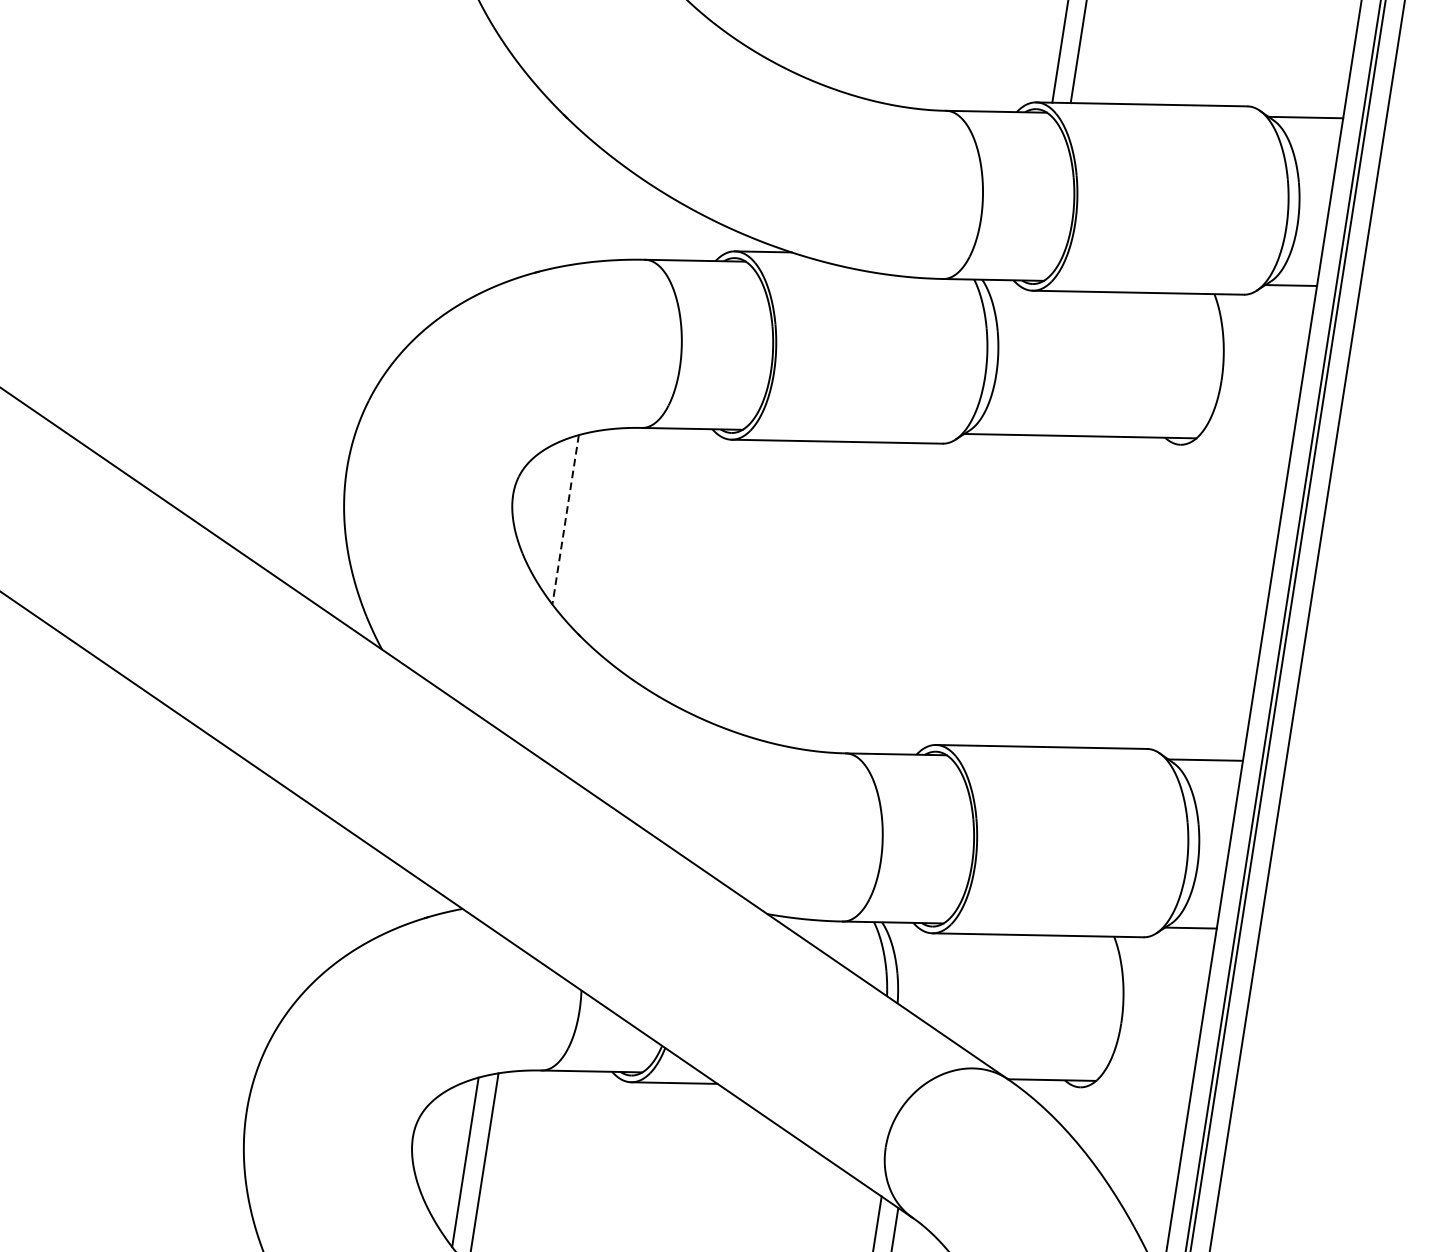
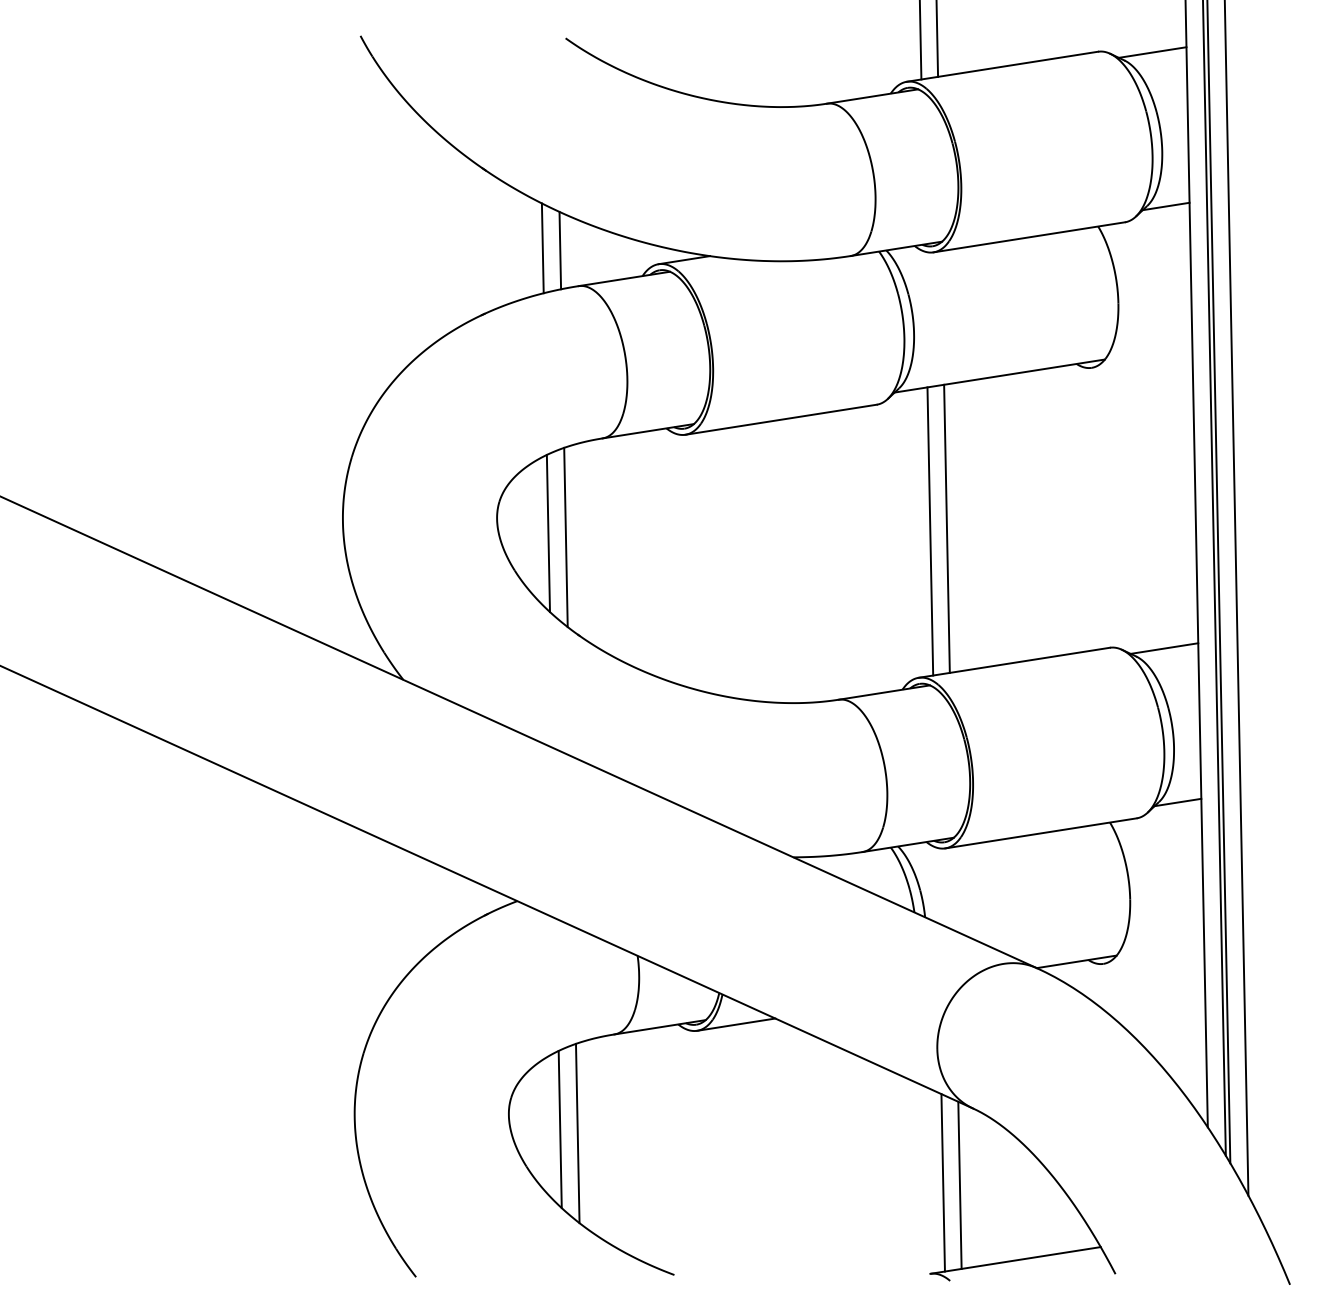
line: (613, 212) -> (542, 248), added
line: (632, 218) -> (560, 250), added
line: (565, 519) -> (548, 533), dashed -> solid
line: (583, 527) -> (565, 537), added
line: (994, 589) -> (946, 528), added
line: (976, 590) -> (930, 531), added

